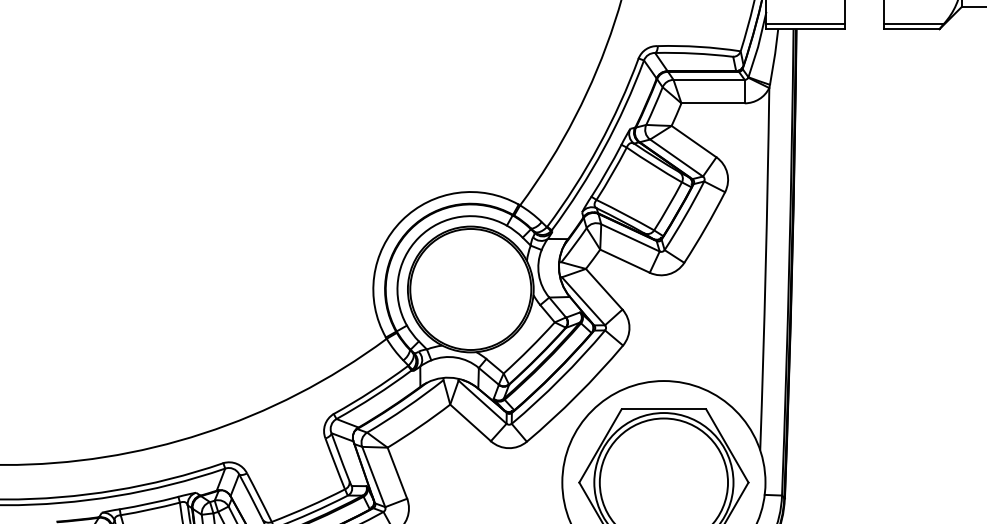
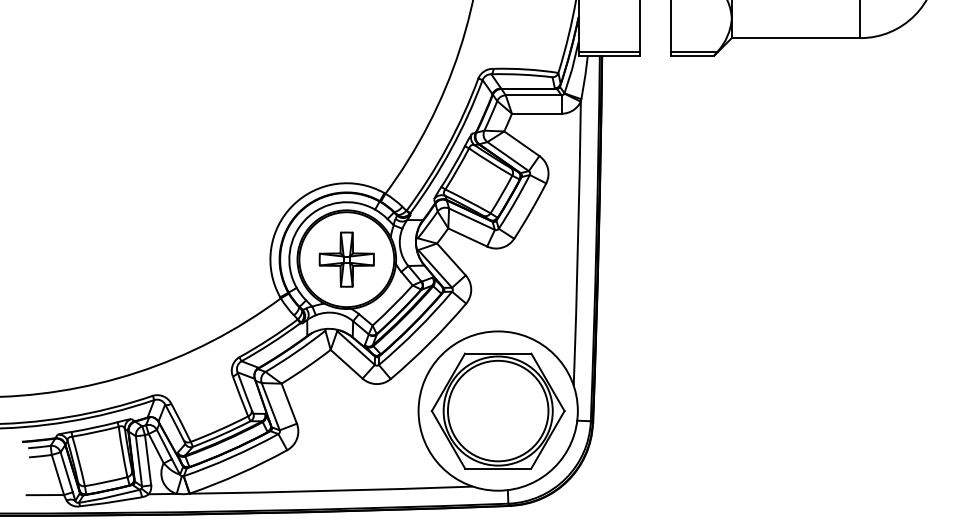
part: (470, 289) -> (346, 259), added

